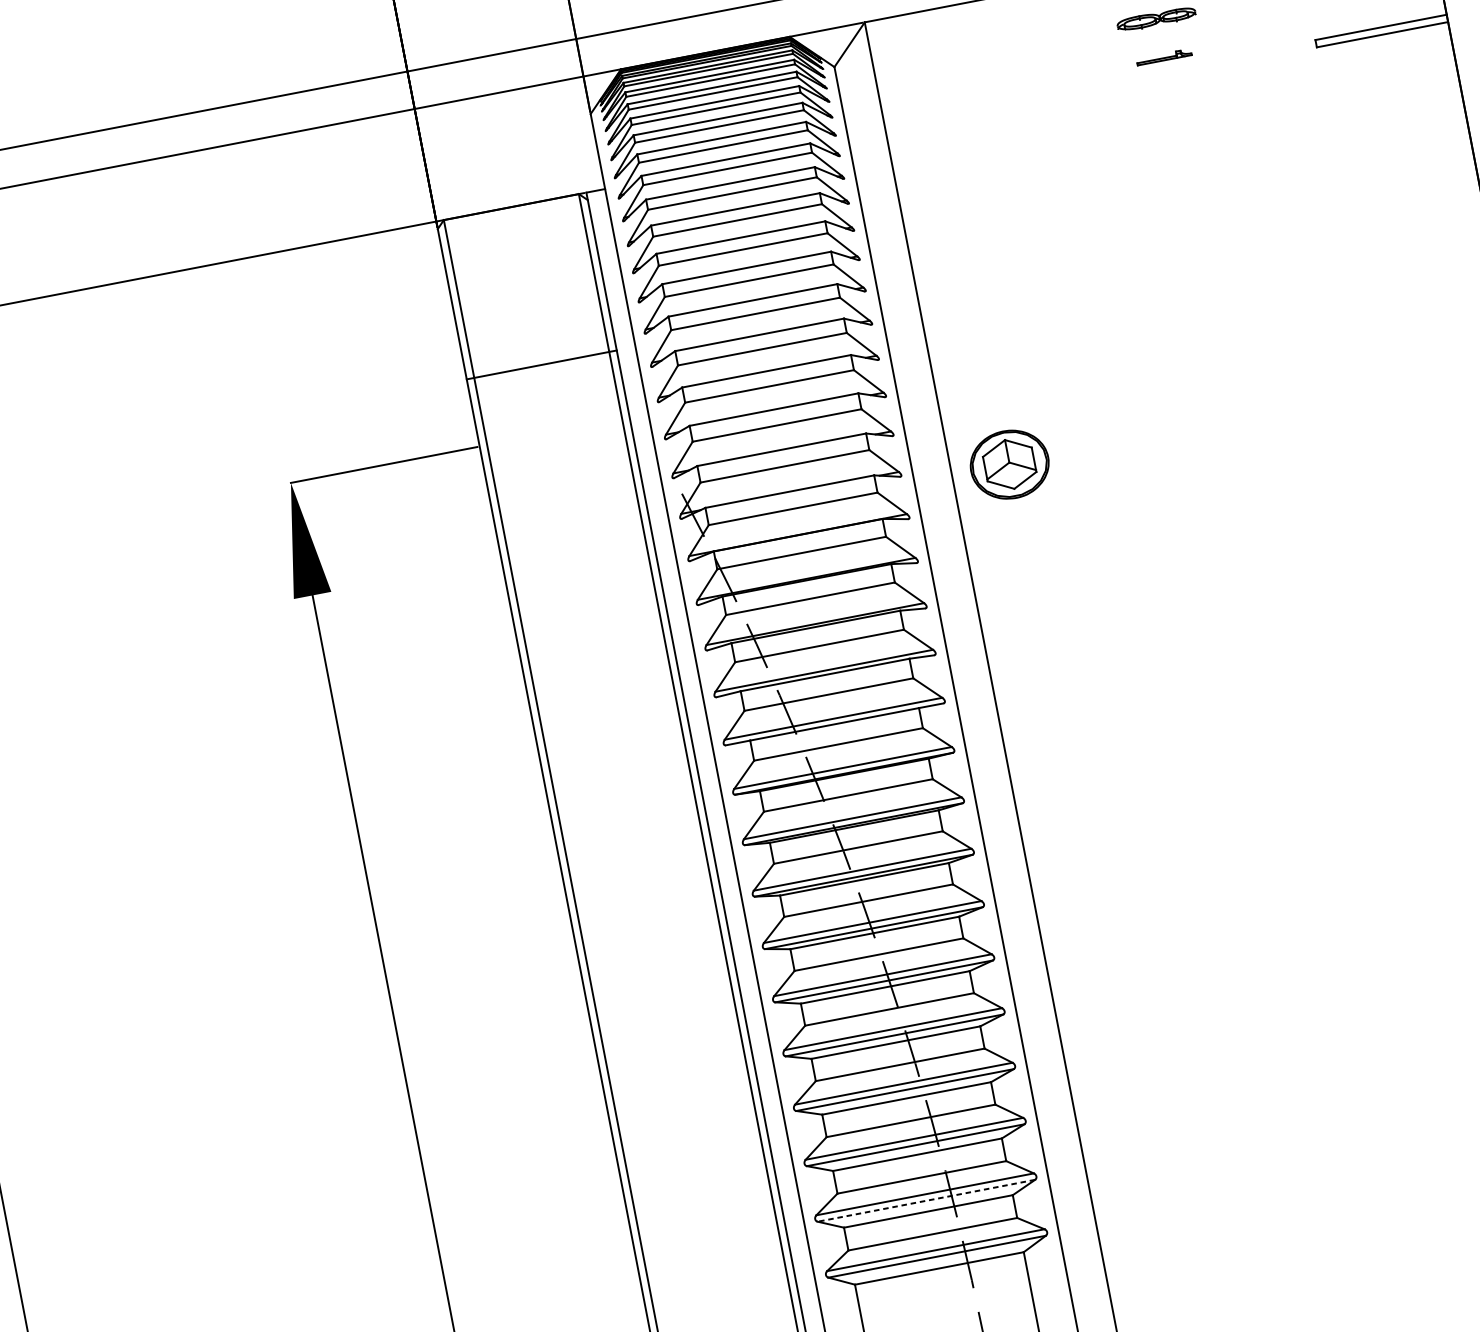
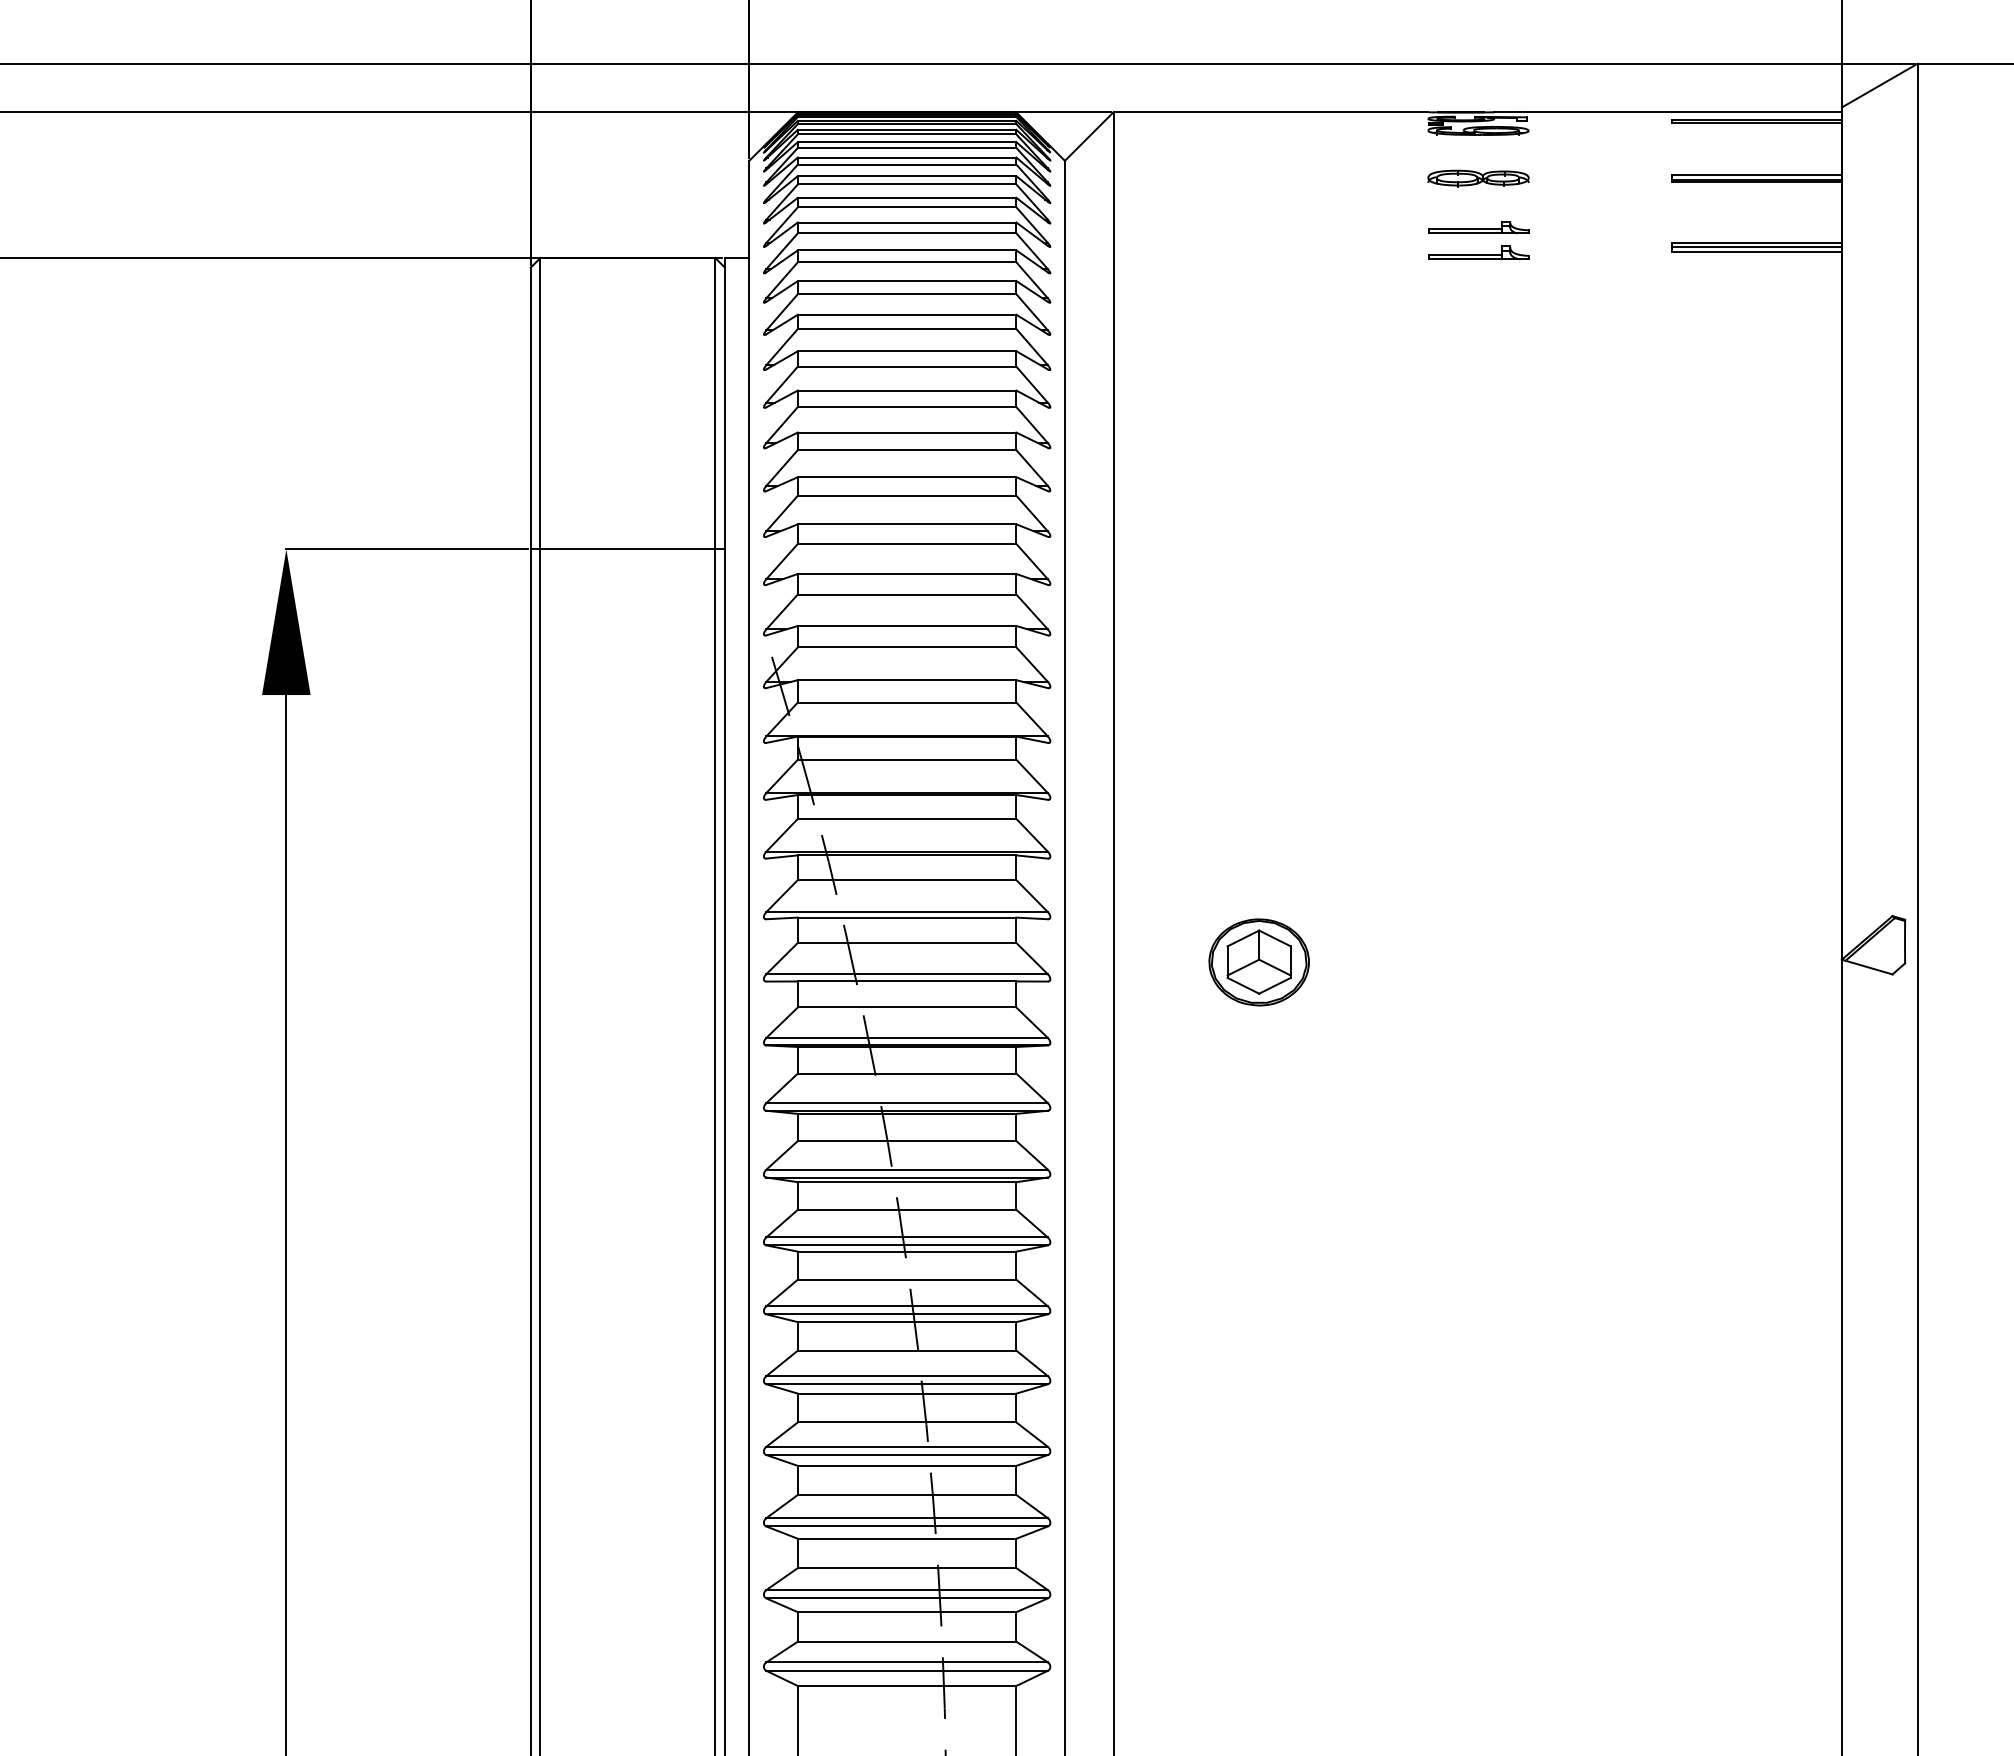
line: (1381, 31) -> (1756, 247), added
part: (1163, 57) -> (1478, 227), size x1.43
part: (1167, 76) -> (1478, 252), added
line: (541, 365) -> (627, 549), moved
part: (1009, 464) -> (1258, 962), moved
line: (926, 1200) -> (907, 1598), dashed -> solid

